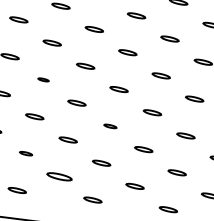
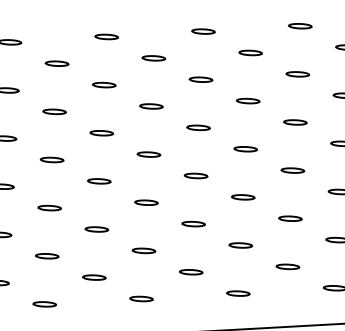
part: (43, 79) -> (148, 154), size x1.67
part: (110, 126) -> (243, 197), size x1.43
part: (25, 153) -> (143, 250), size x1.43
part: (58, 176) -> (190, 272), size x0.71

